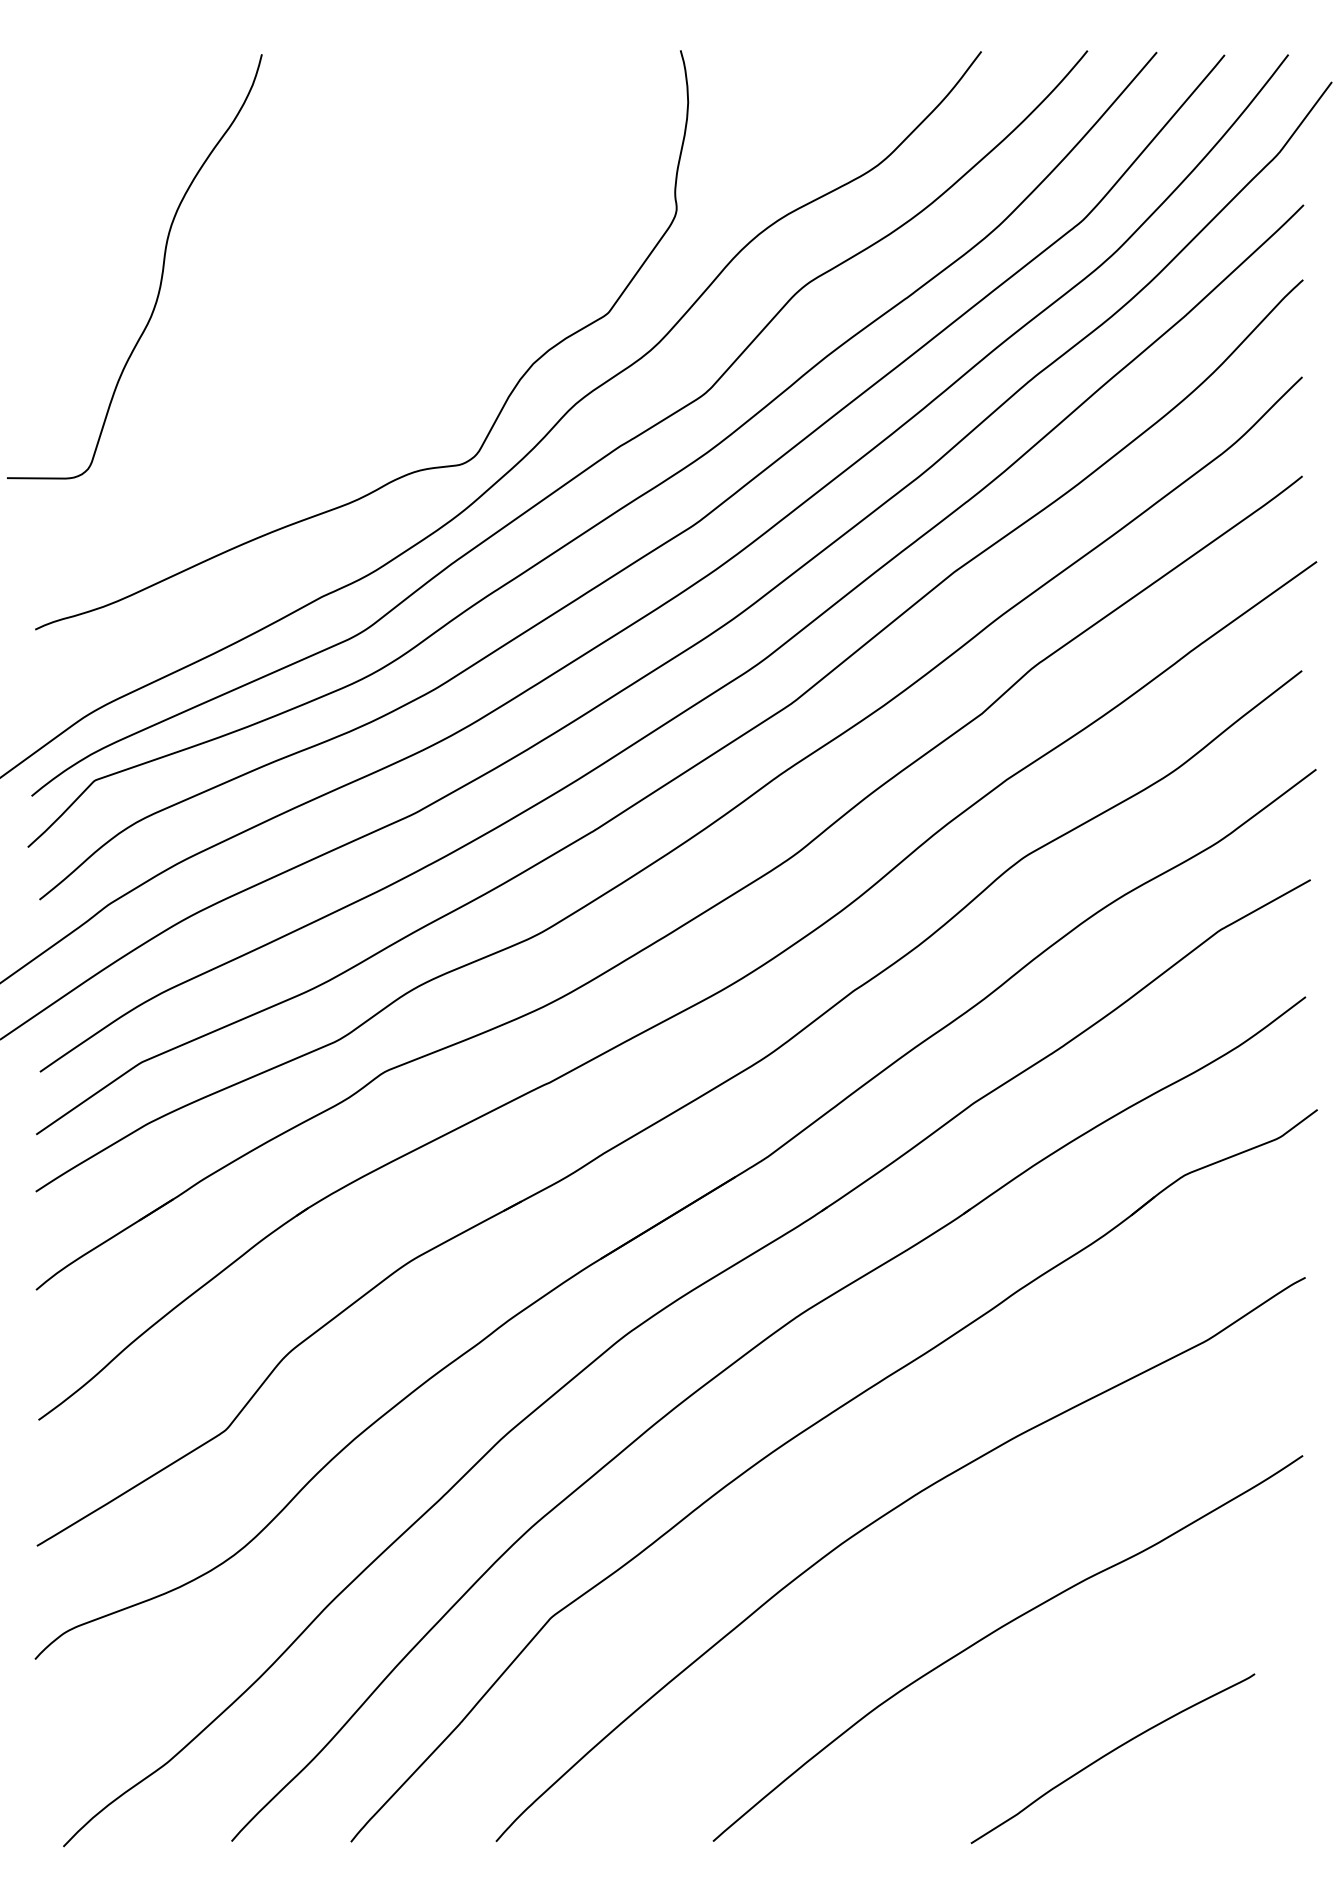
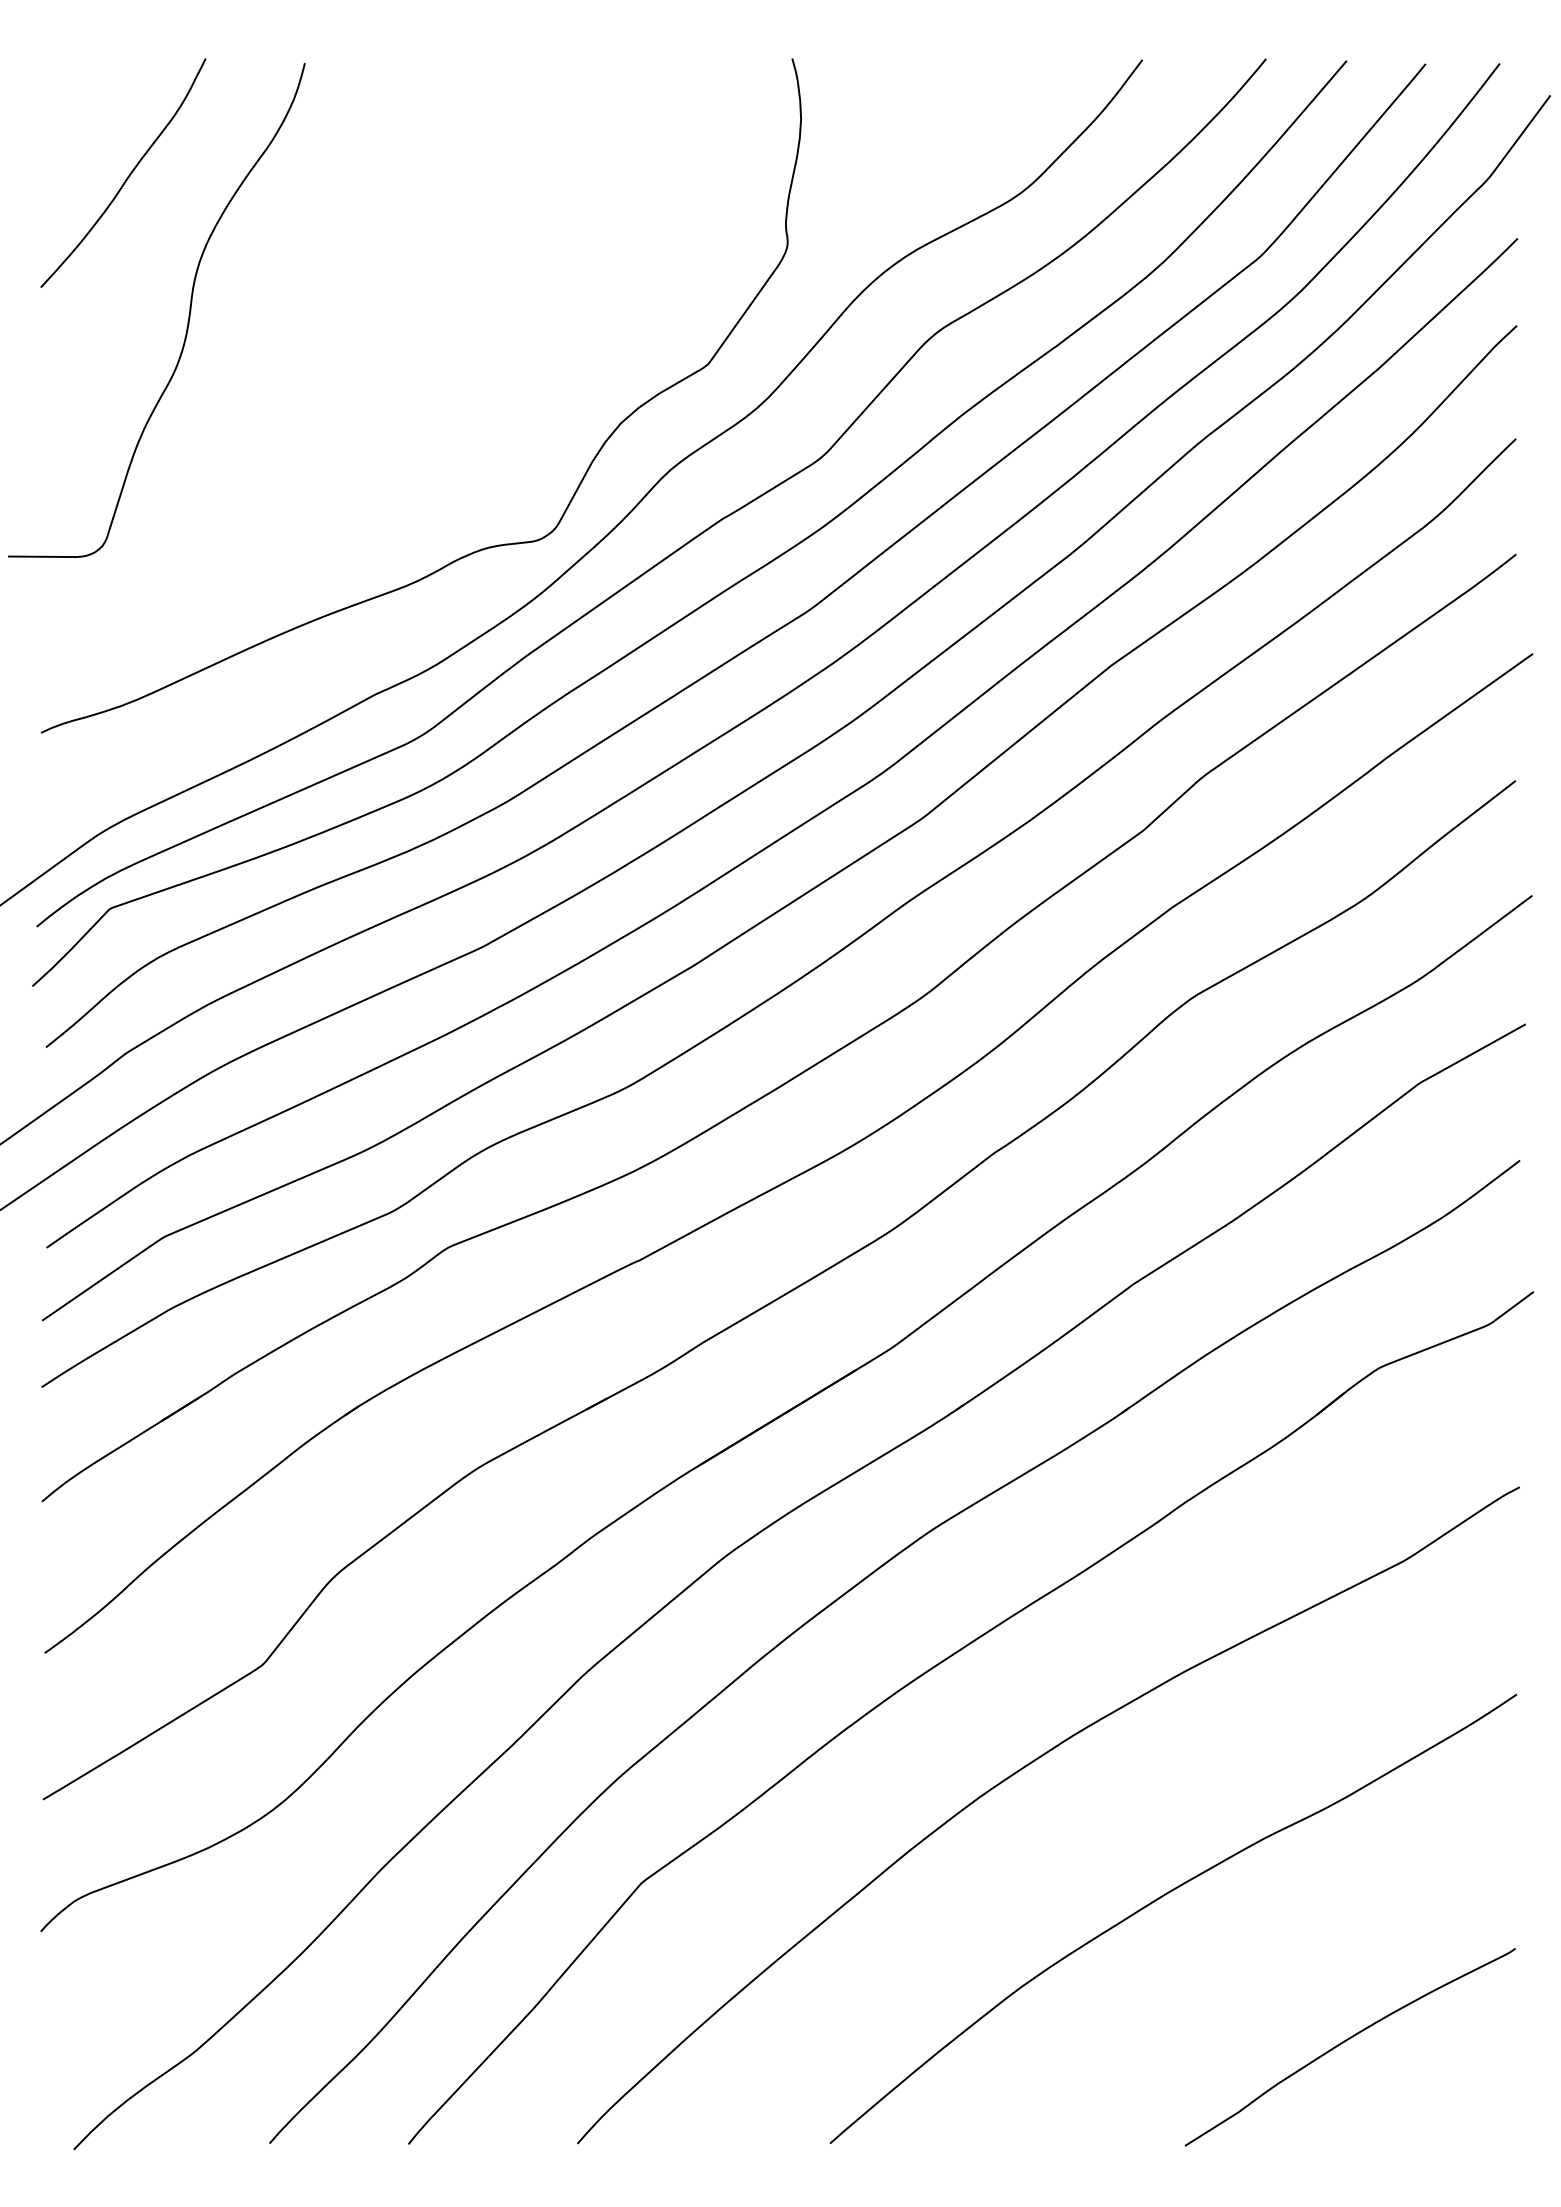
curve: (109, 151) -> (127, 176), added
curve: (1110, 1753) -> (1347, 2041), moved

